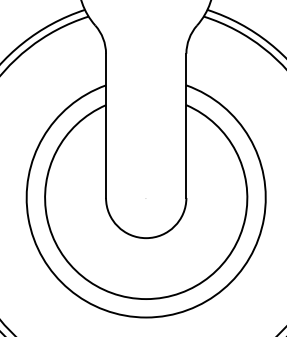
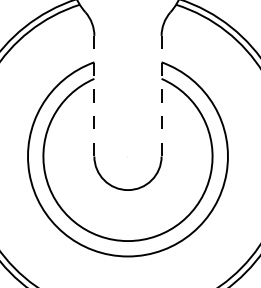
line: (106, 126) -> (94, 96), solid -> dashed
line: (186, 126) -> (161, 96), solid -> dashed

